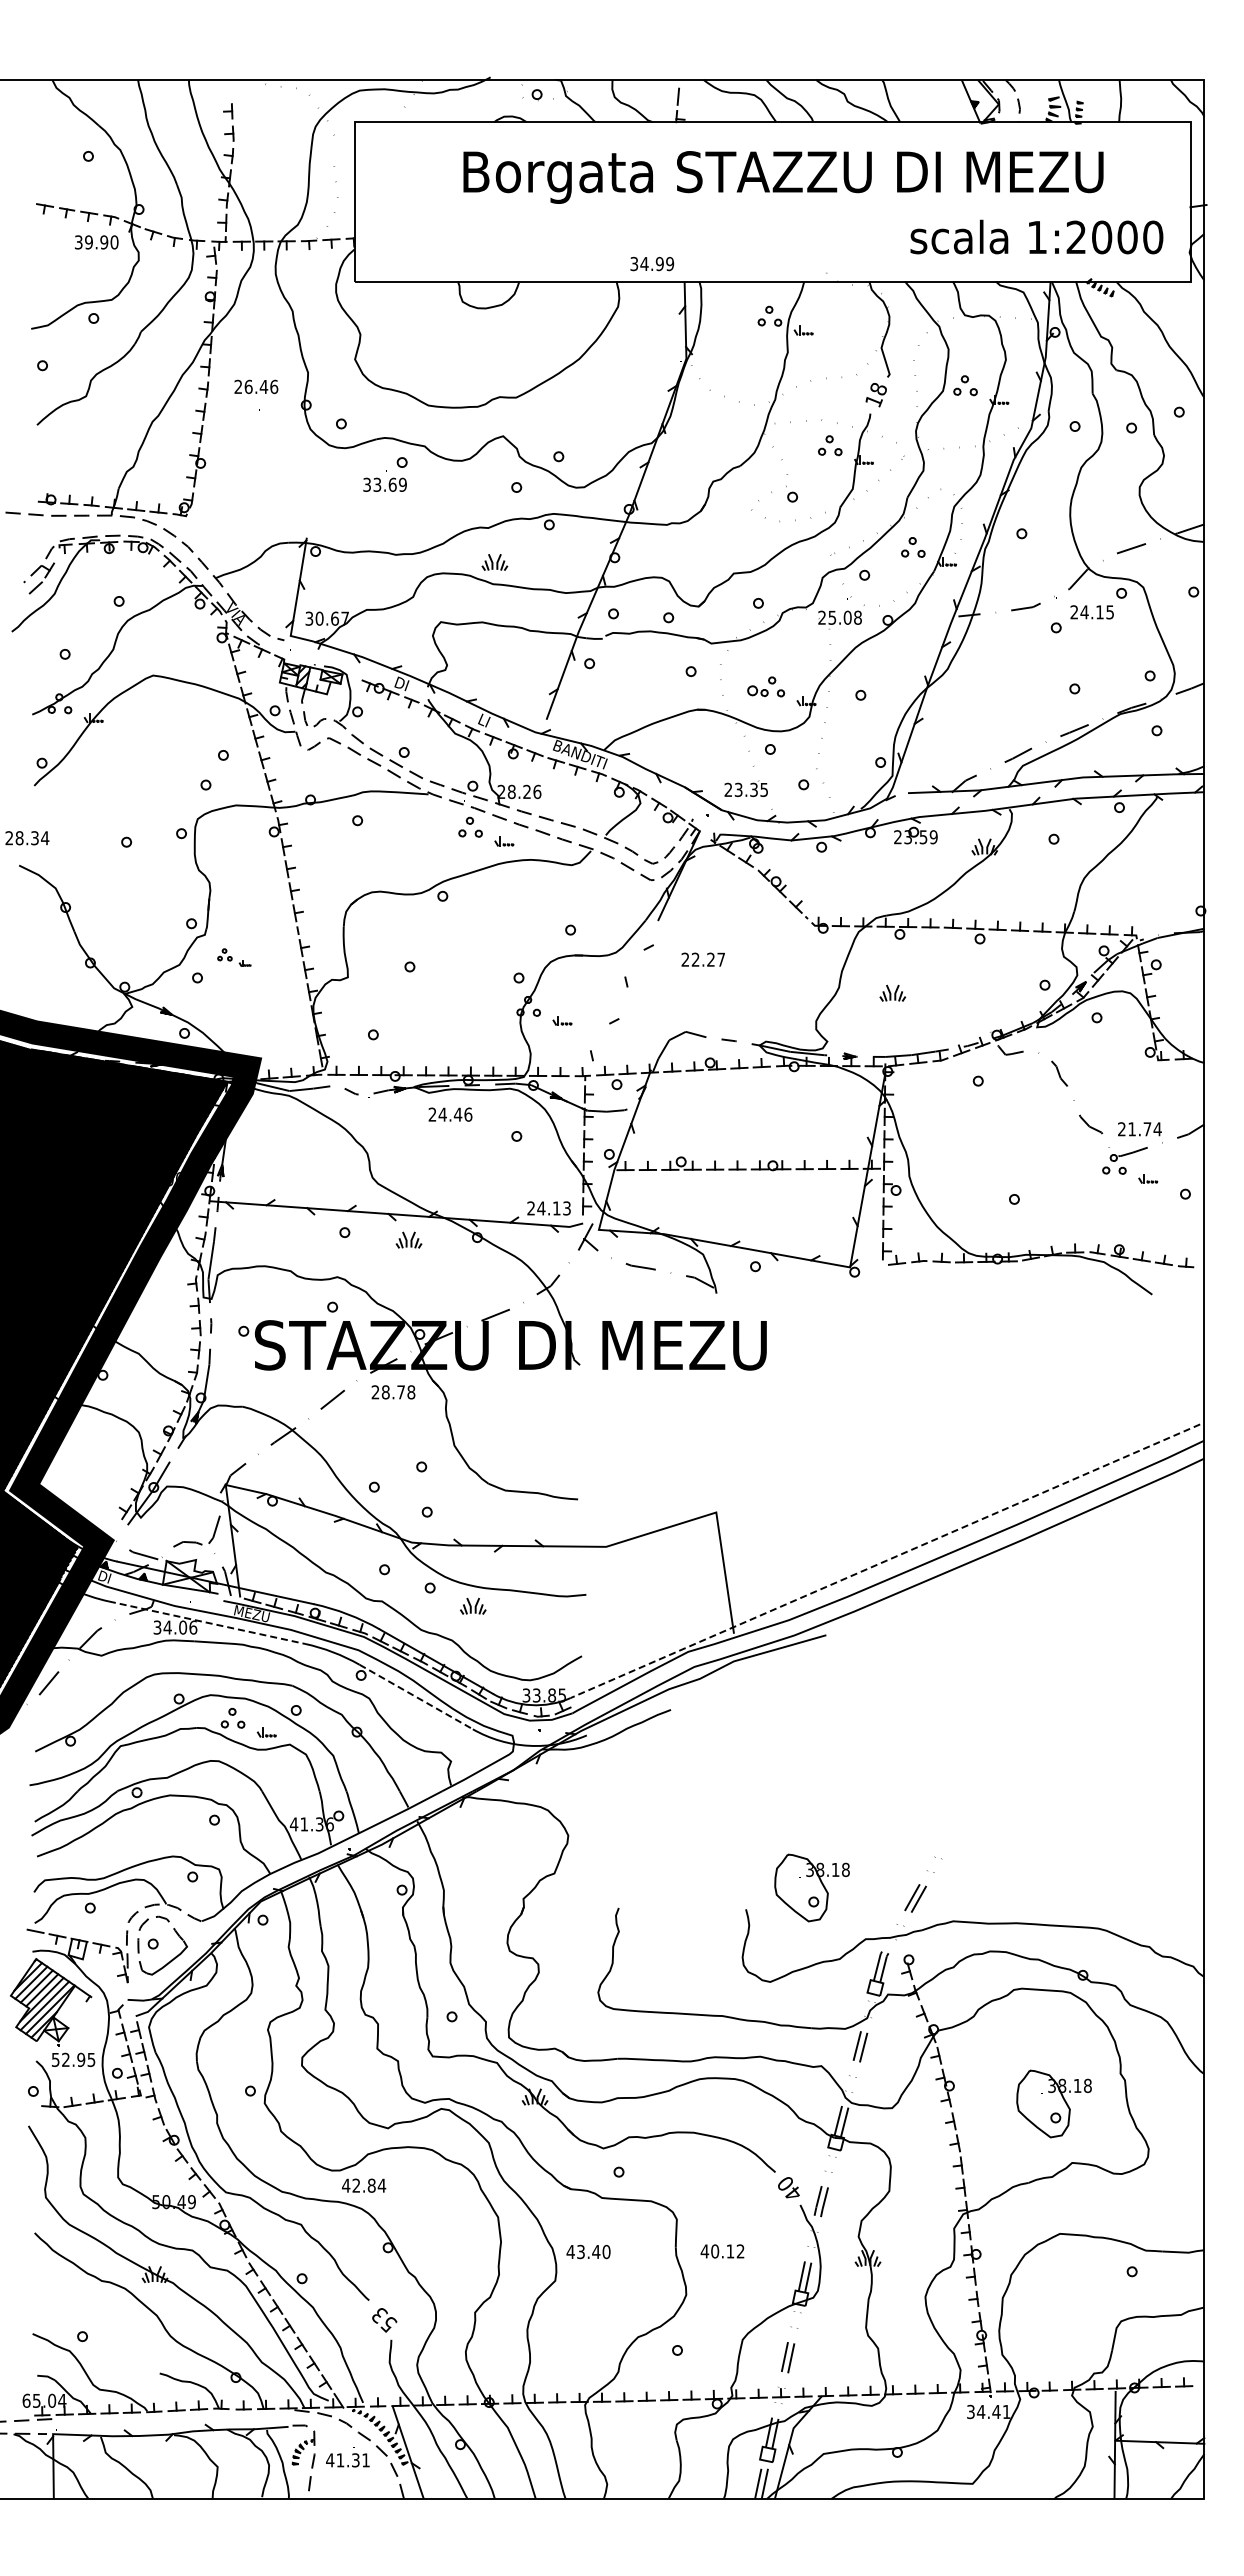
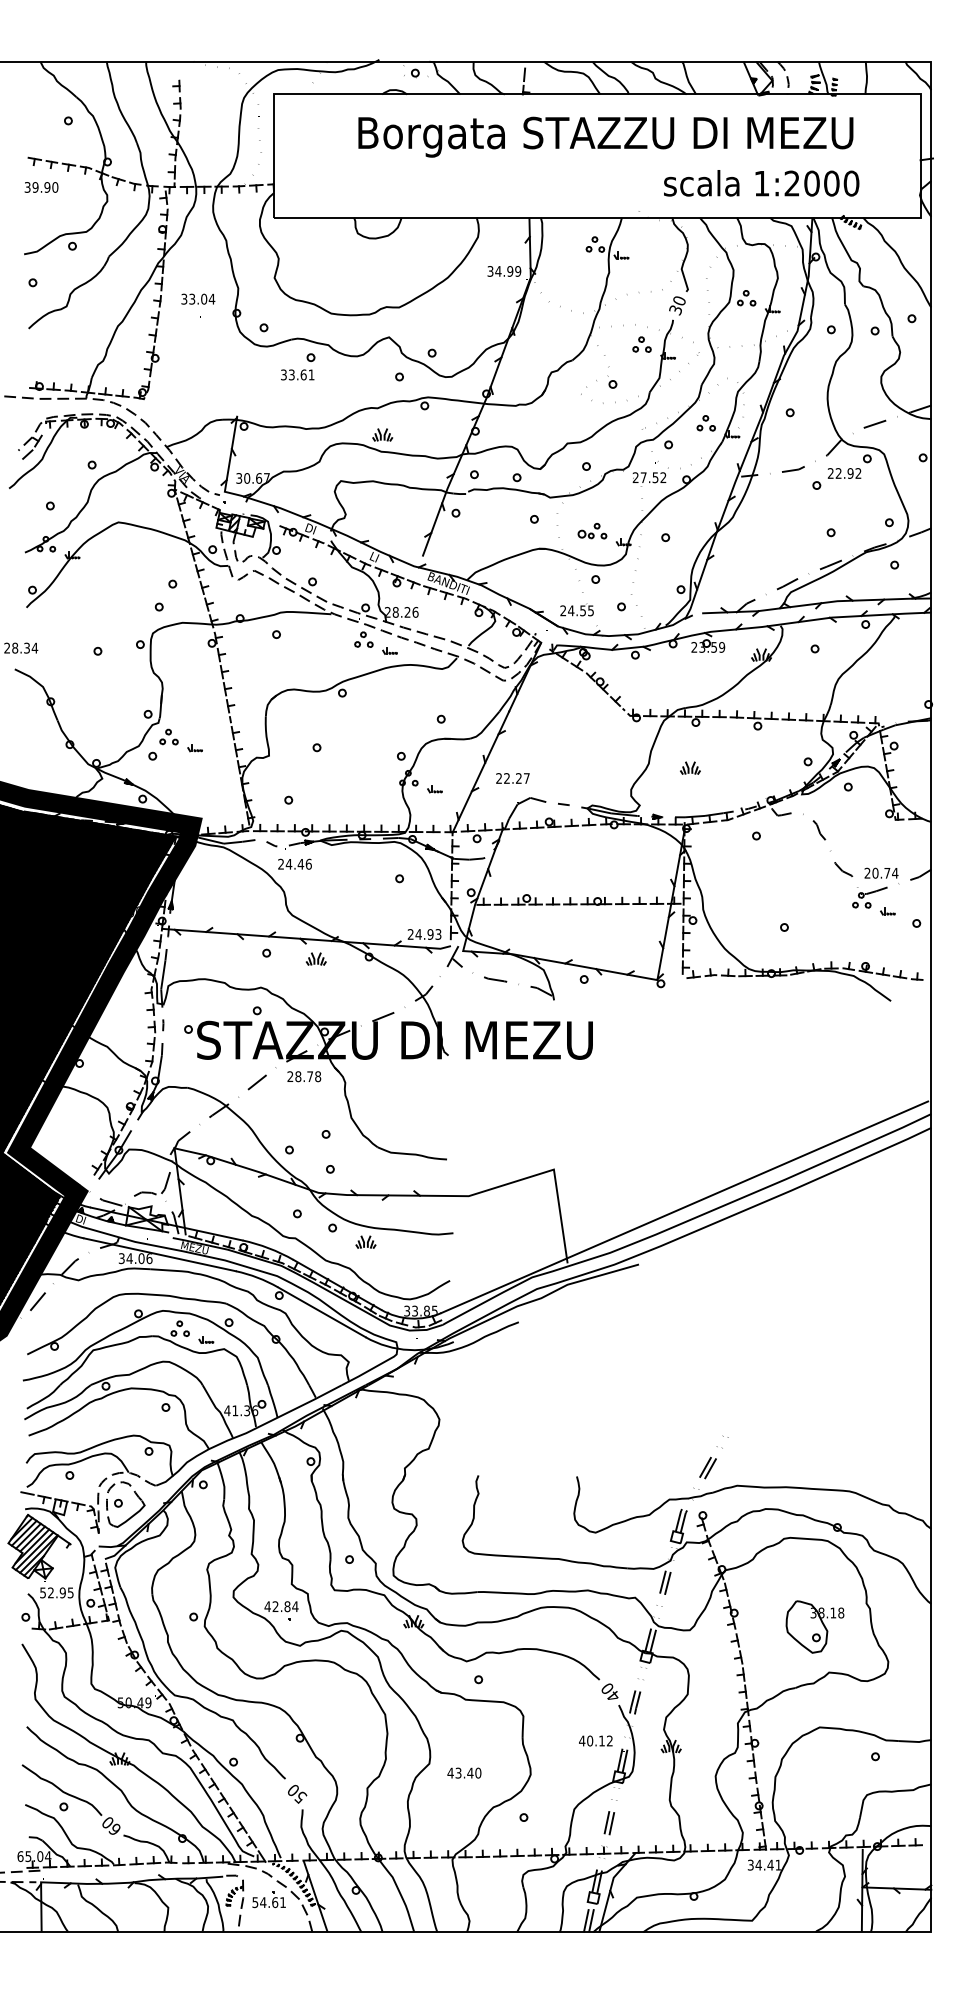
text: (1036, 236) -> (761, 182), moved
text: (96, 242) -> (41, 187), moved
text: (652, 264) -> (504, 271), moved
text: (256, 386) -> (198, 298), 26.46 -> 33.04
text: (875, 395) -> (677, 305), 18 -> 30
text: (402, 484) -> (311, 374), 33.69 -> 33.61
text: (1096, 612) -> (847, 473), 24.15 -> 22.92
text: (844, 617) -> (653, 477), 25.08 -> 27.52
text: (745, 789) -> (576, 610), 23.35 -> 24.55
part: (234, 957) -> (181, 740), size x1.67
text: (702, 959) -> (512, 778), moved
line: (621, 998) -> (480, 772), added
text: (450, 1114) -> (295, 864), moved
text: (1132, 1129) -> (875, 873), 21.74 -> 20.74
text: (556, 1208) -> (430, 934), 24.13 -> 24.93
line: (884, 1561) -> (683, 1207), dashed -> solid
line: (207, 1622) -> (160, 1254), dashed -> solid
line: (416, 1697) -> (322, 1312), dashed -> solid
part: (811, 1887) -> (627, 1459), removed
text: (364, 2185) -> (281, 1606), moved
text: (588, 2251) -> (464, 1772), moved
text: (722, 2251) -> (595, 1741), moved
text: (379, 2315) -> (293, 1790), 53 -> 50
part: (91, 2326) -> (70, 1799), added
text: (342, 2460) -> (264, 1902), 41.31 -> 54.61

